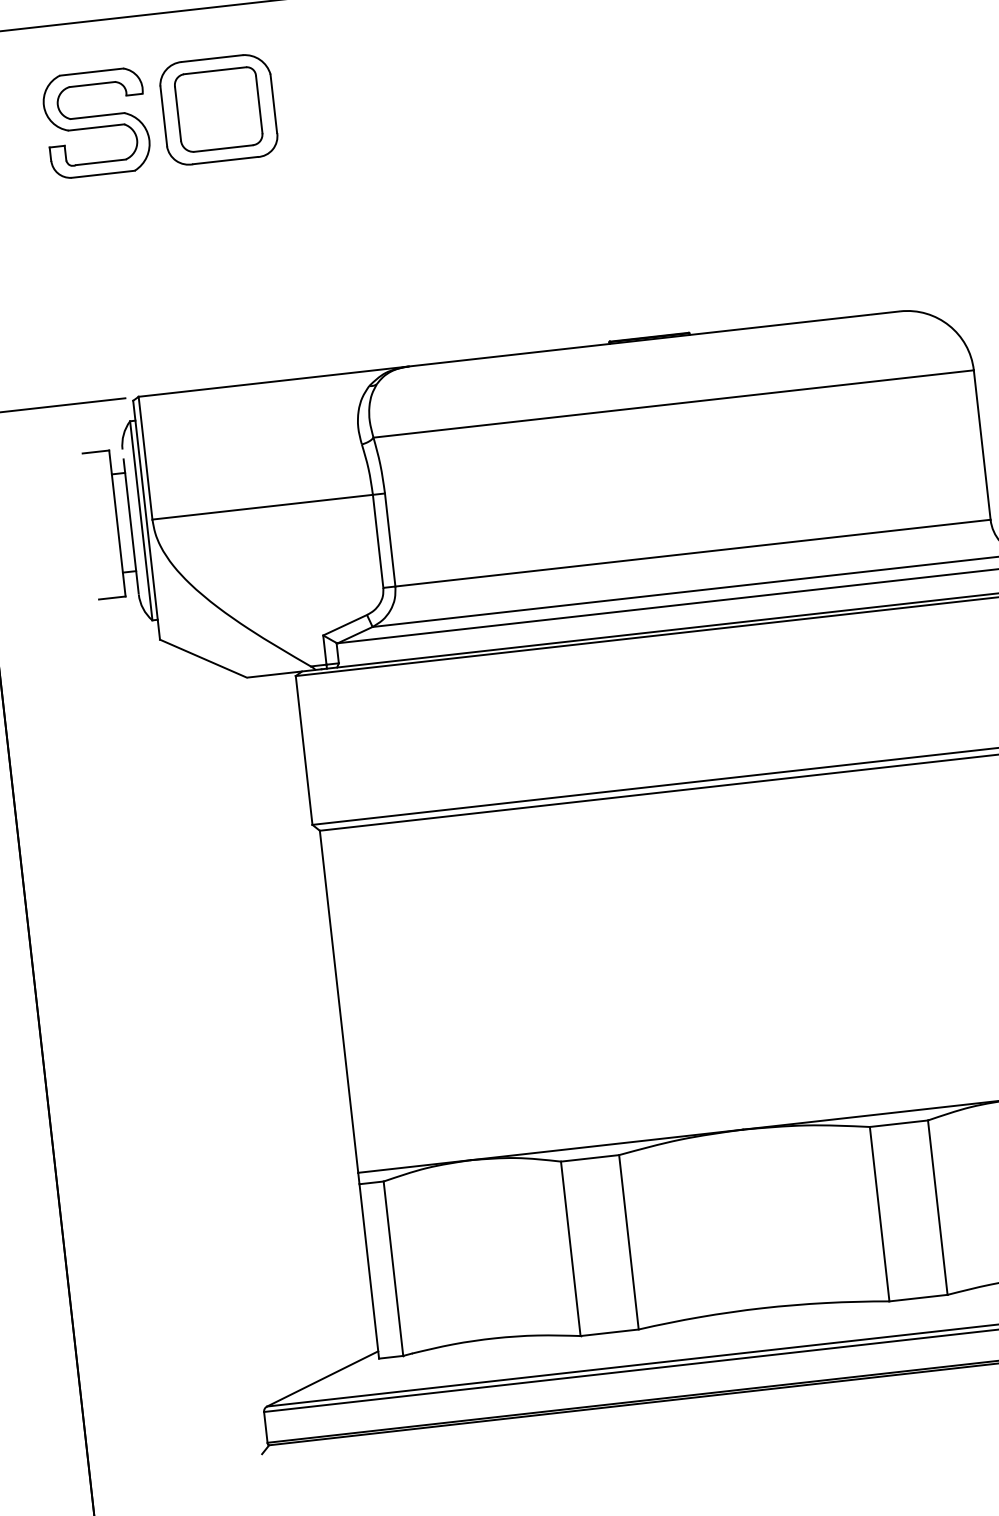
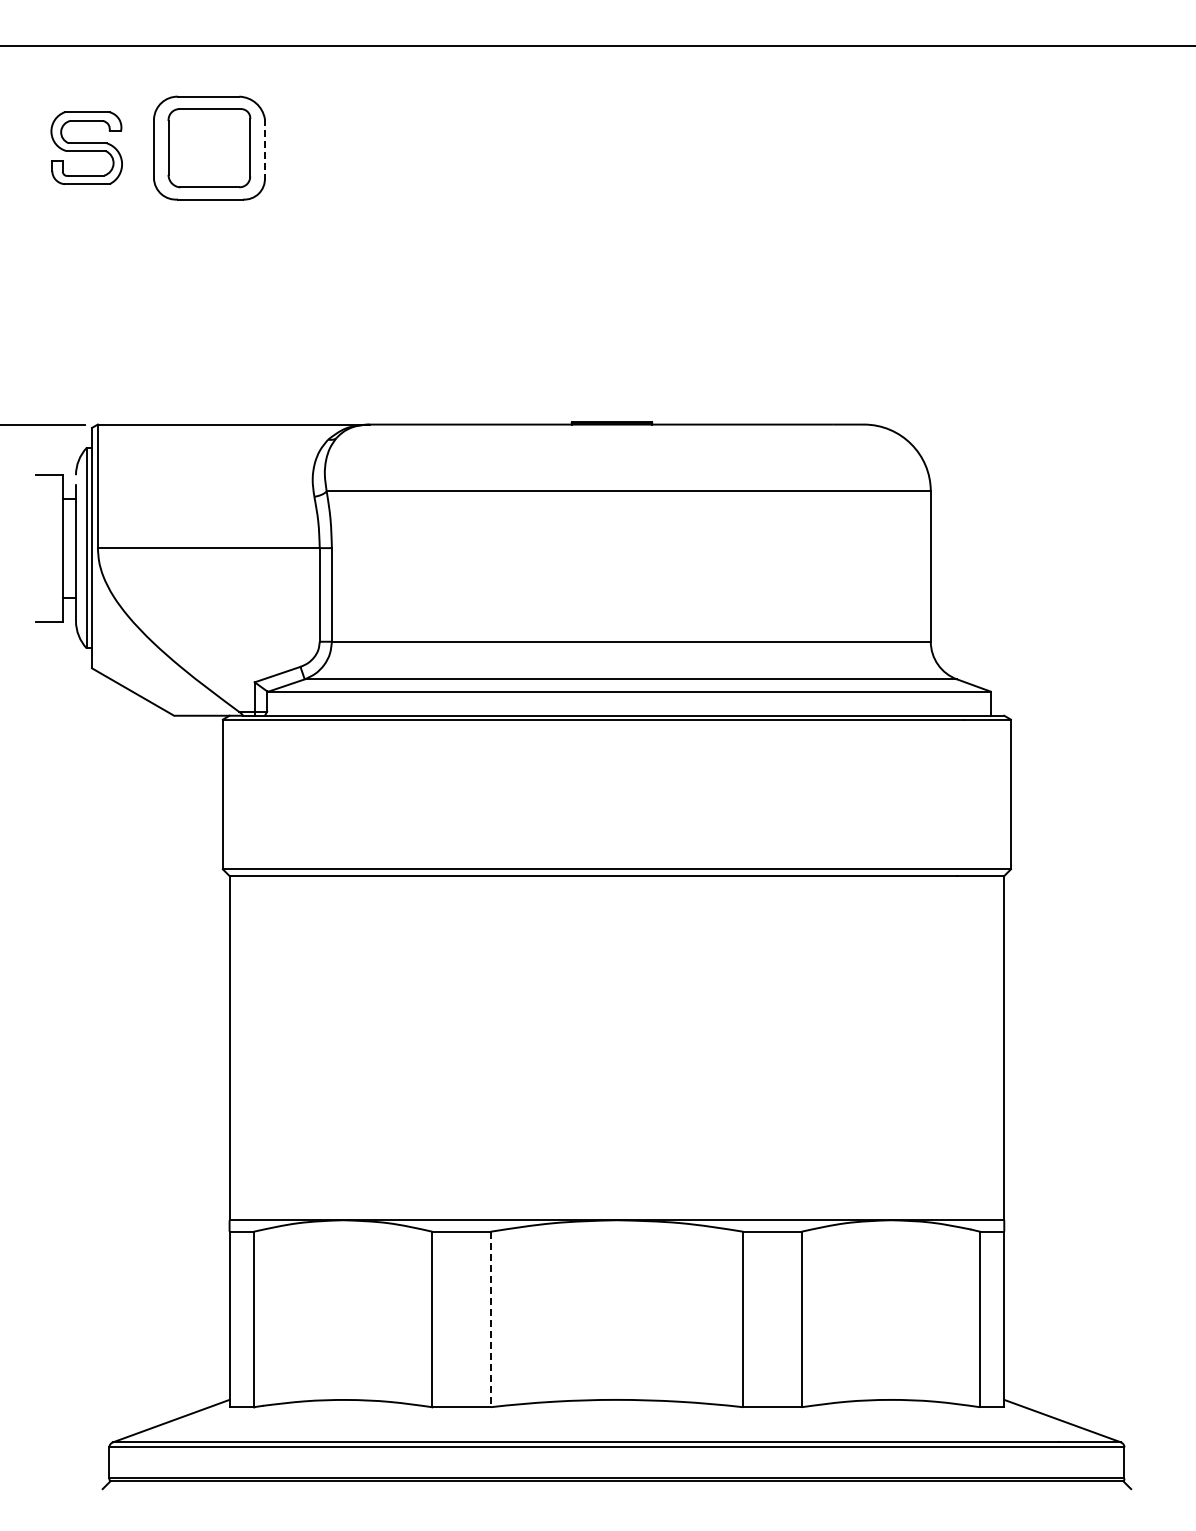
line: (273, 104) -> (264, 149), solid -> dashed
part: (96, 123) -> (86, 148), size x0.7
line: (628, 1242) -> (490, 1319), solid -> dashed

